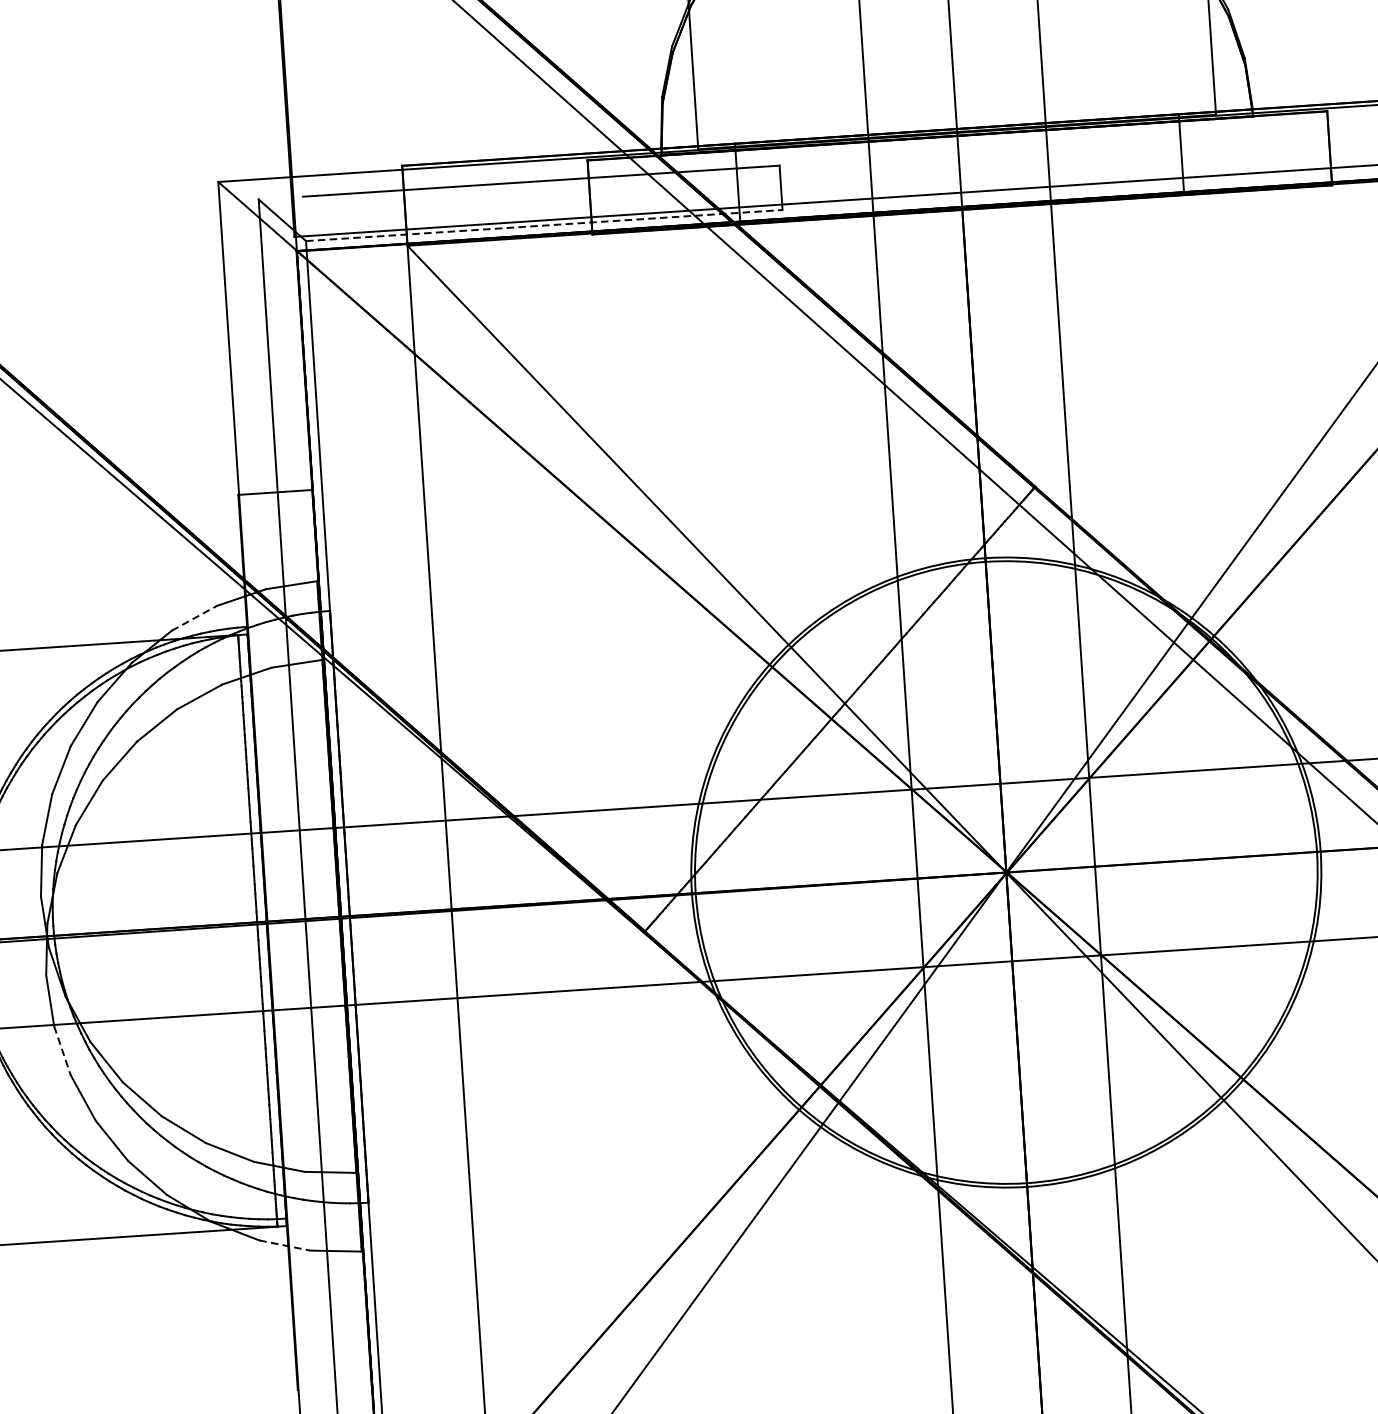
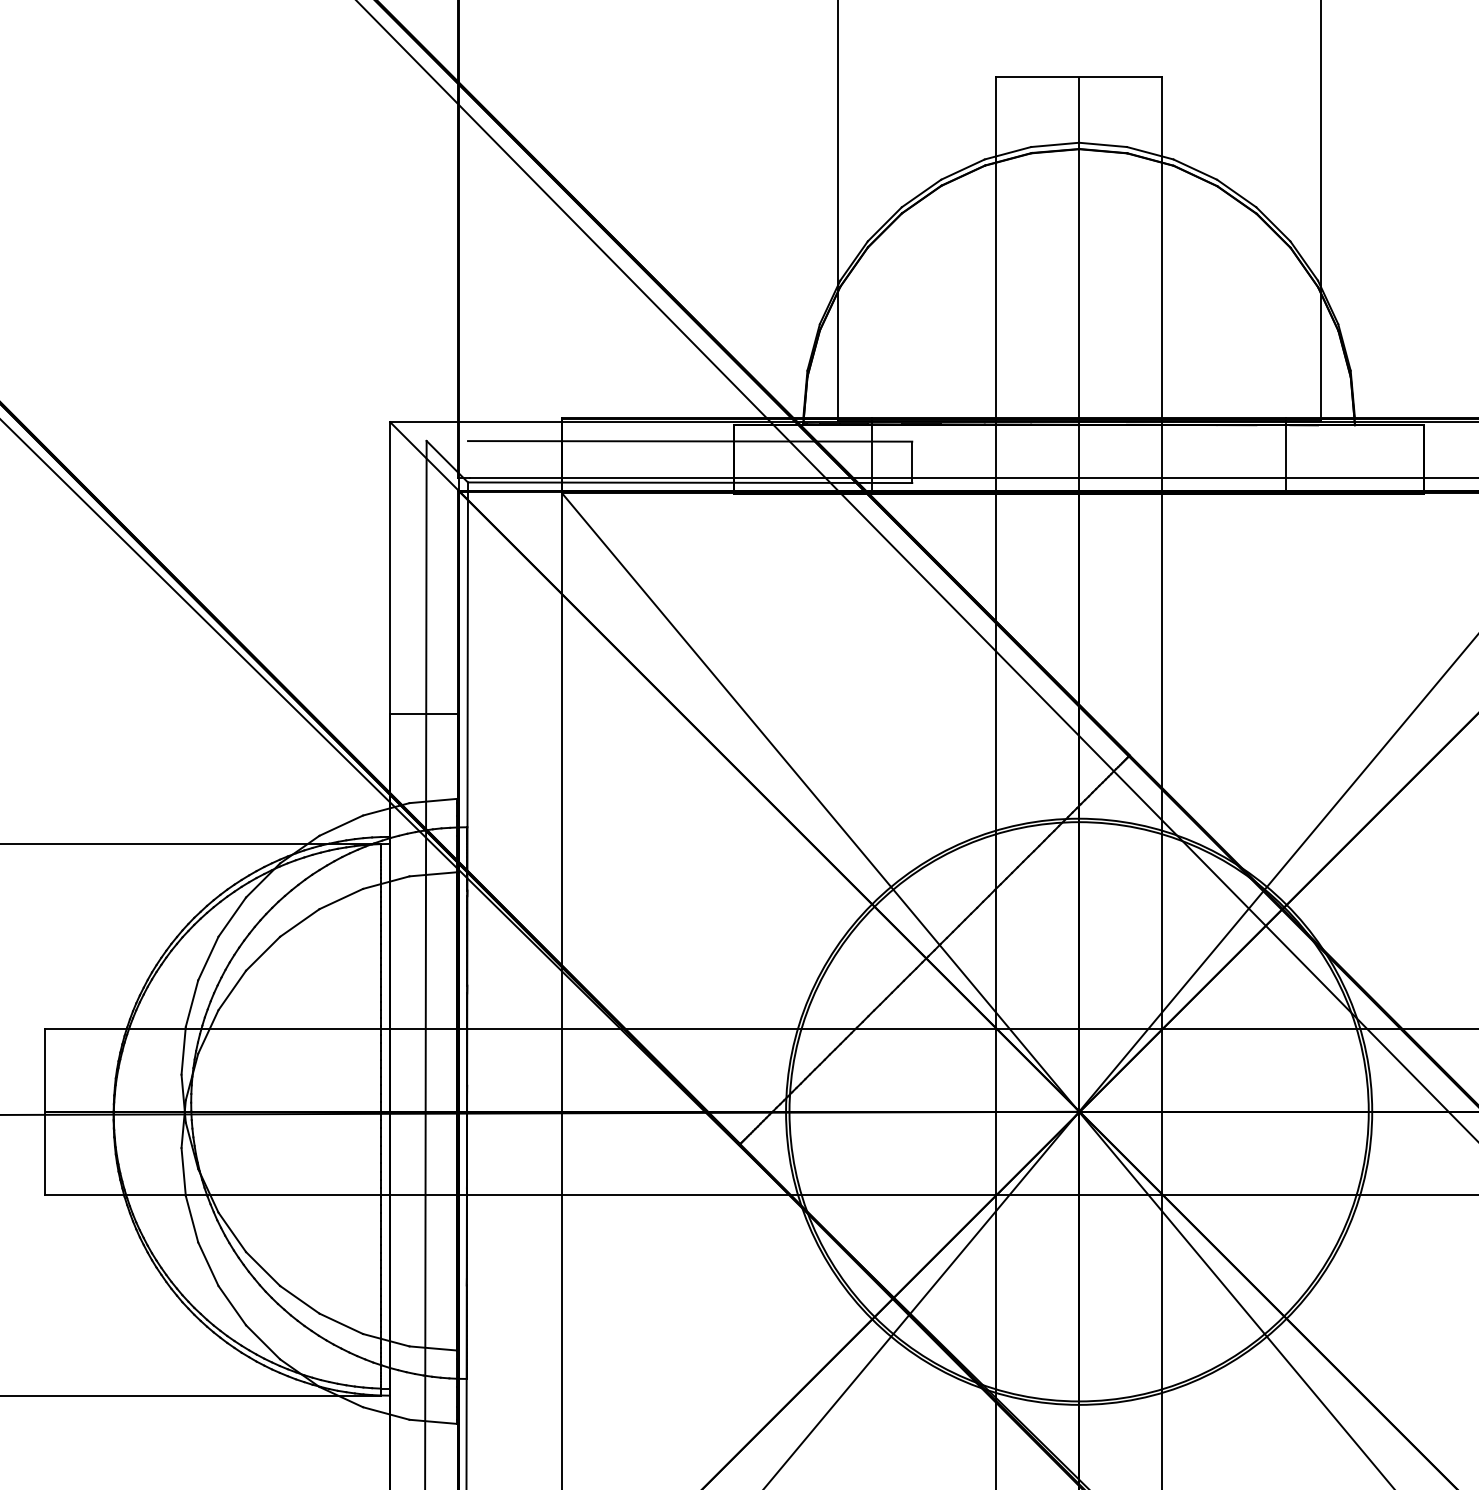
line: (544, 225) -> (690, 482), dashed -> solid
line: (194, 618) -> (341, 825), dashed -> solid
line: (63, 1051) -> (192, 1219), dashed -> solid
line: (284, 1245) -> (386, 1413), dashed -> solid

